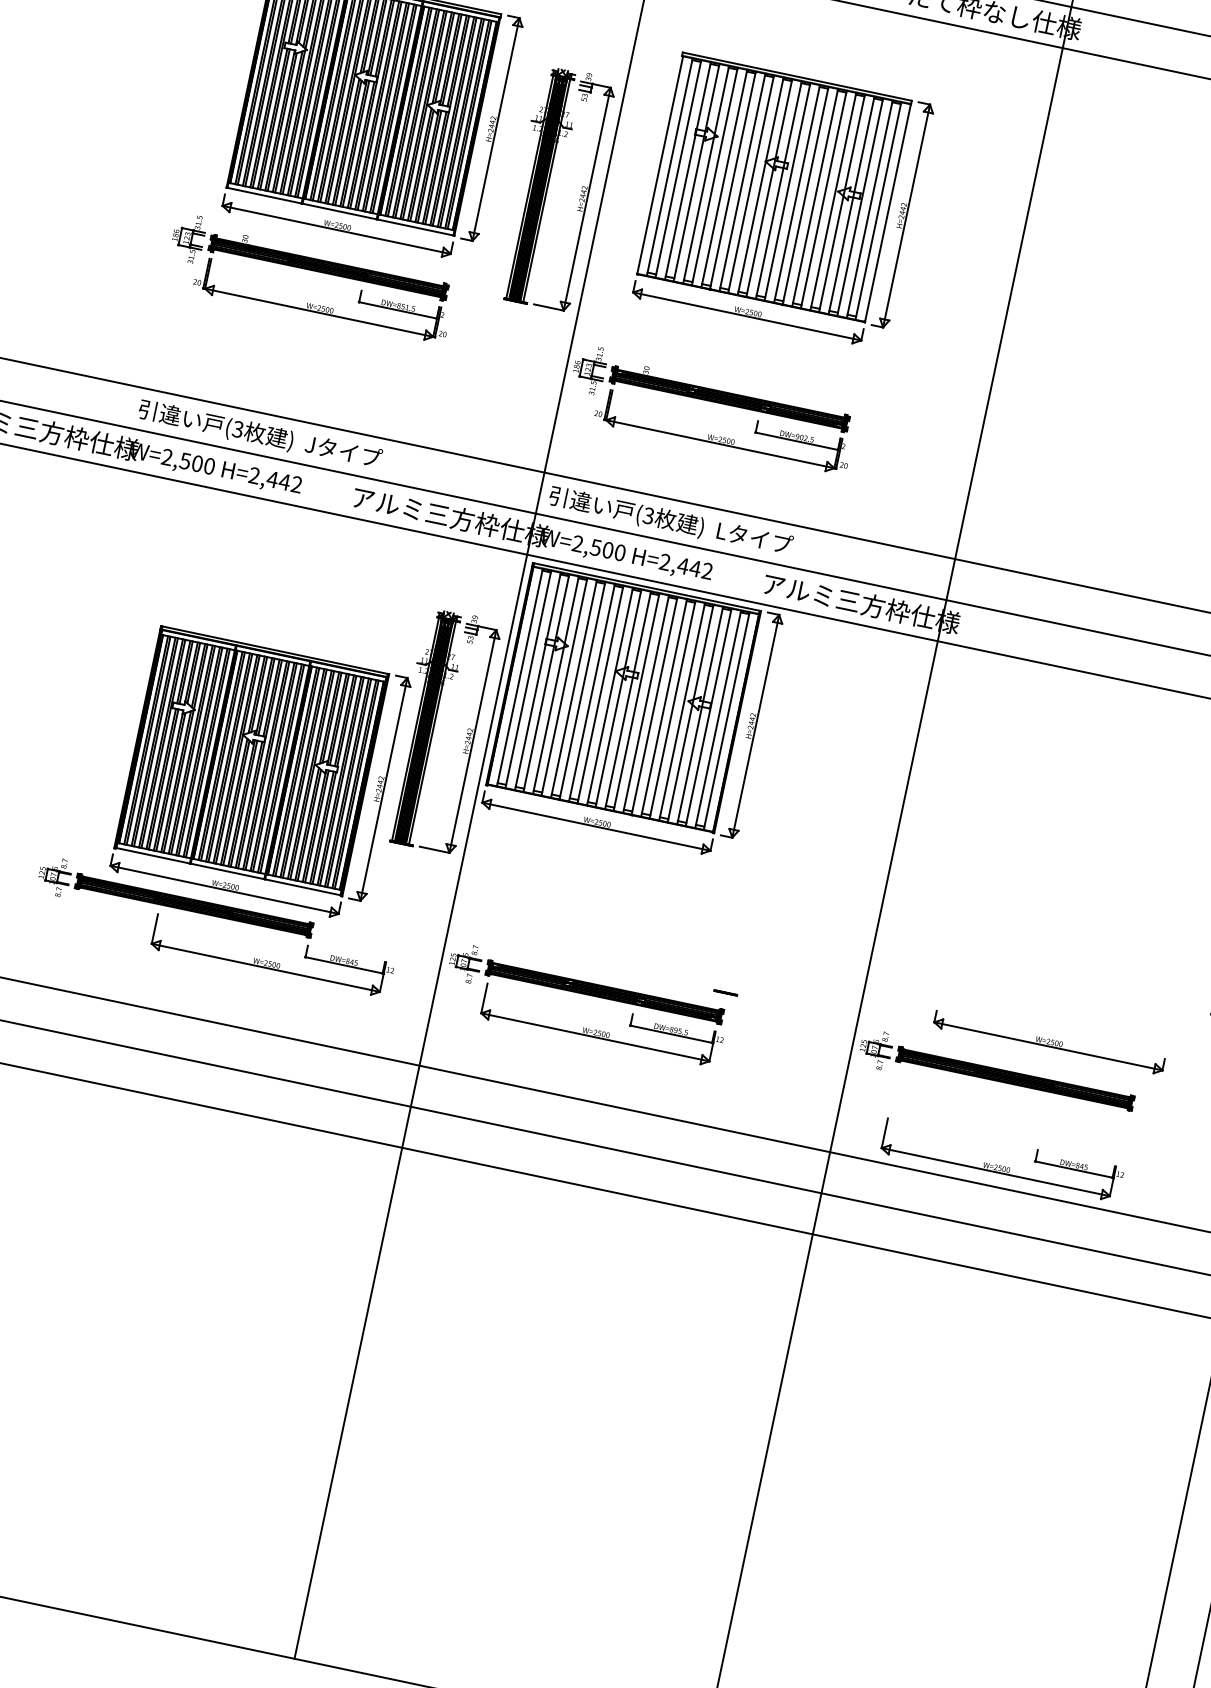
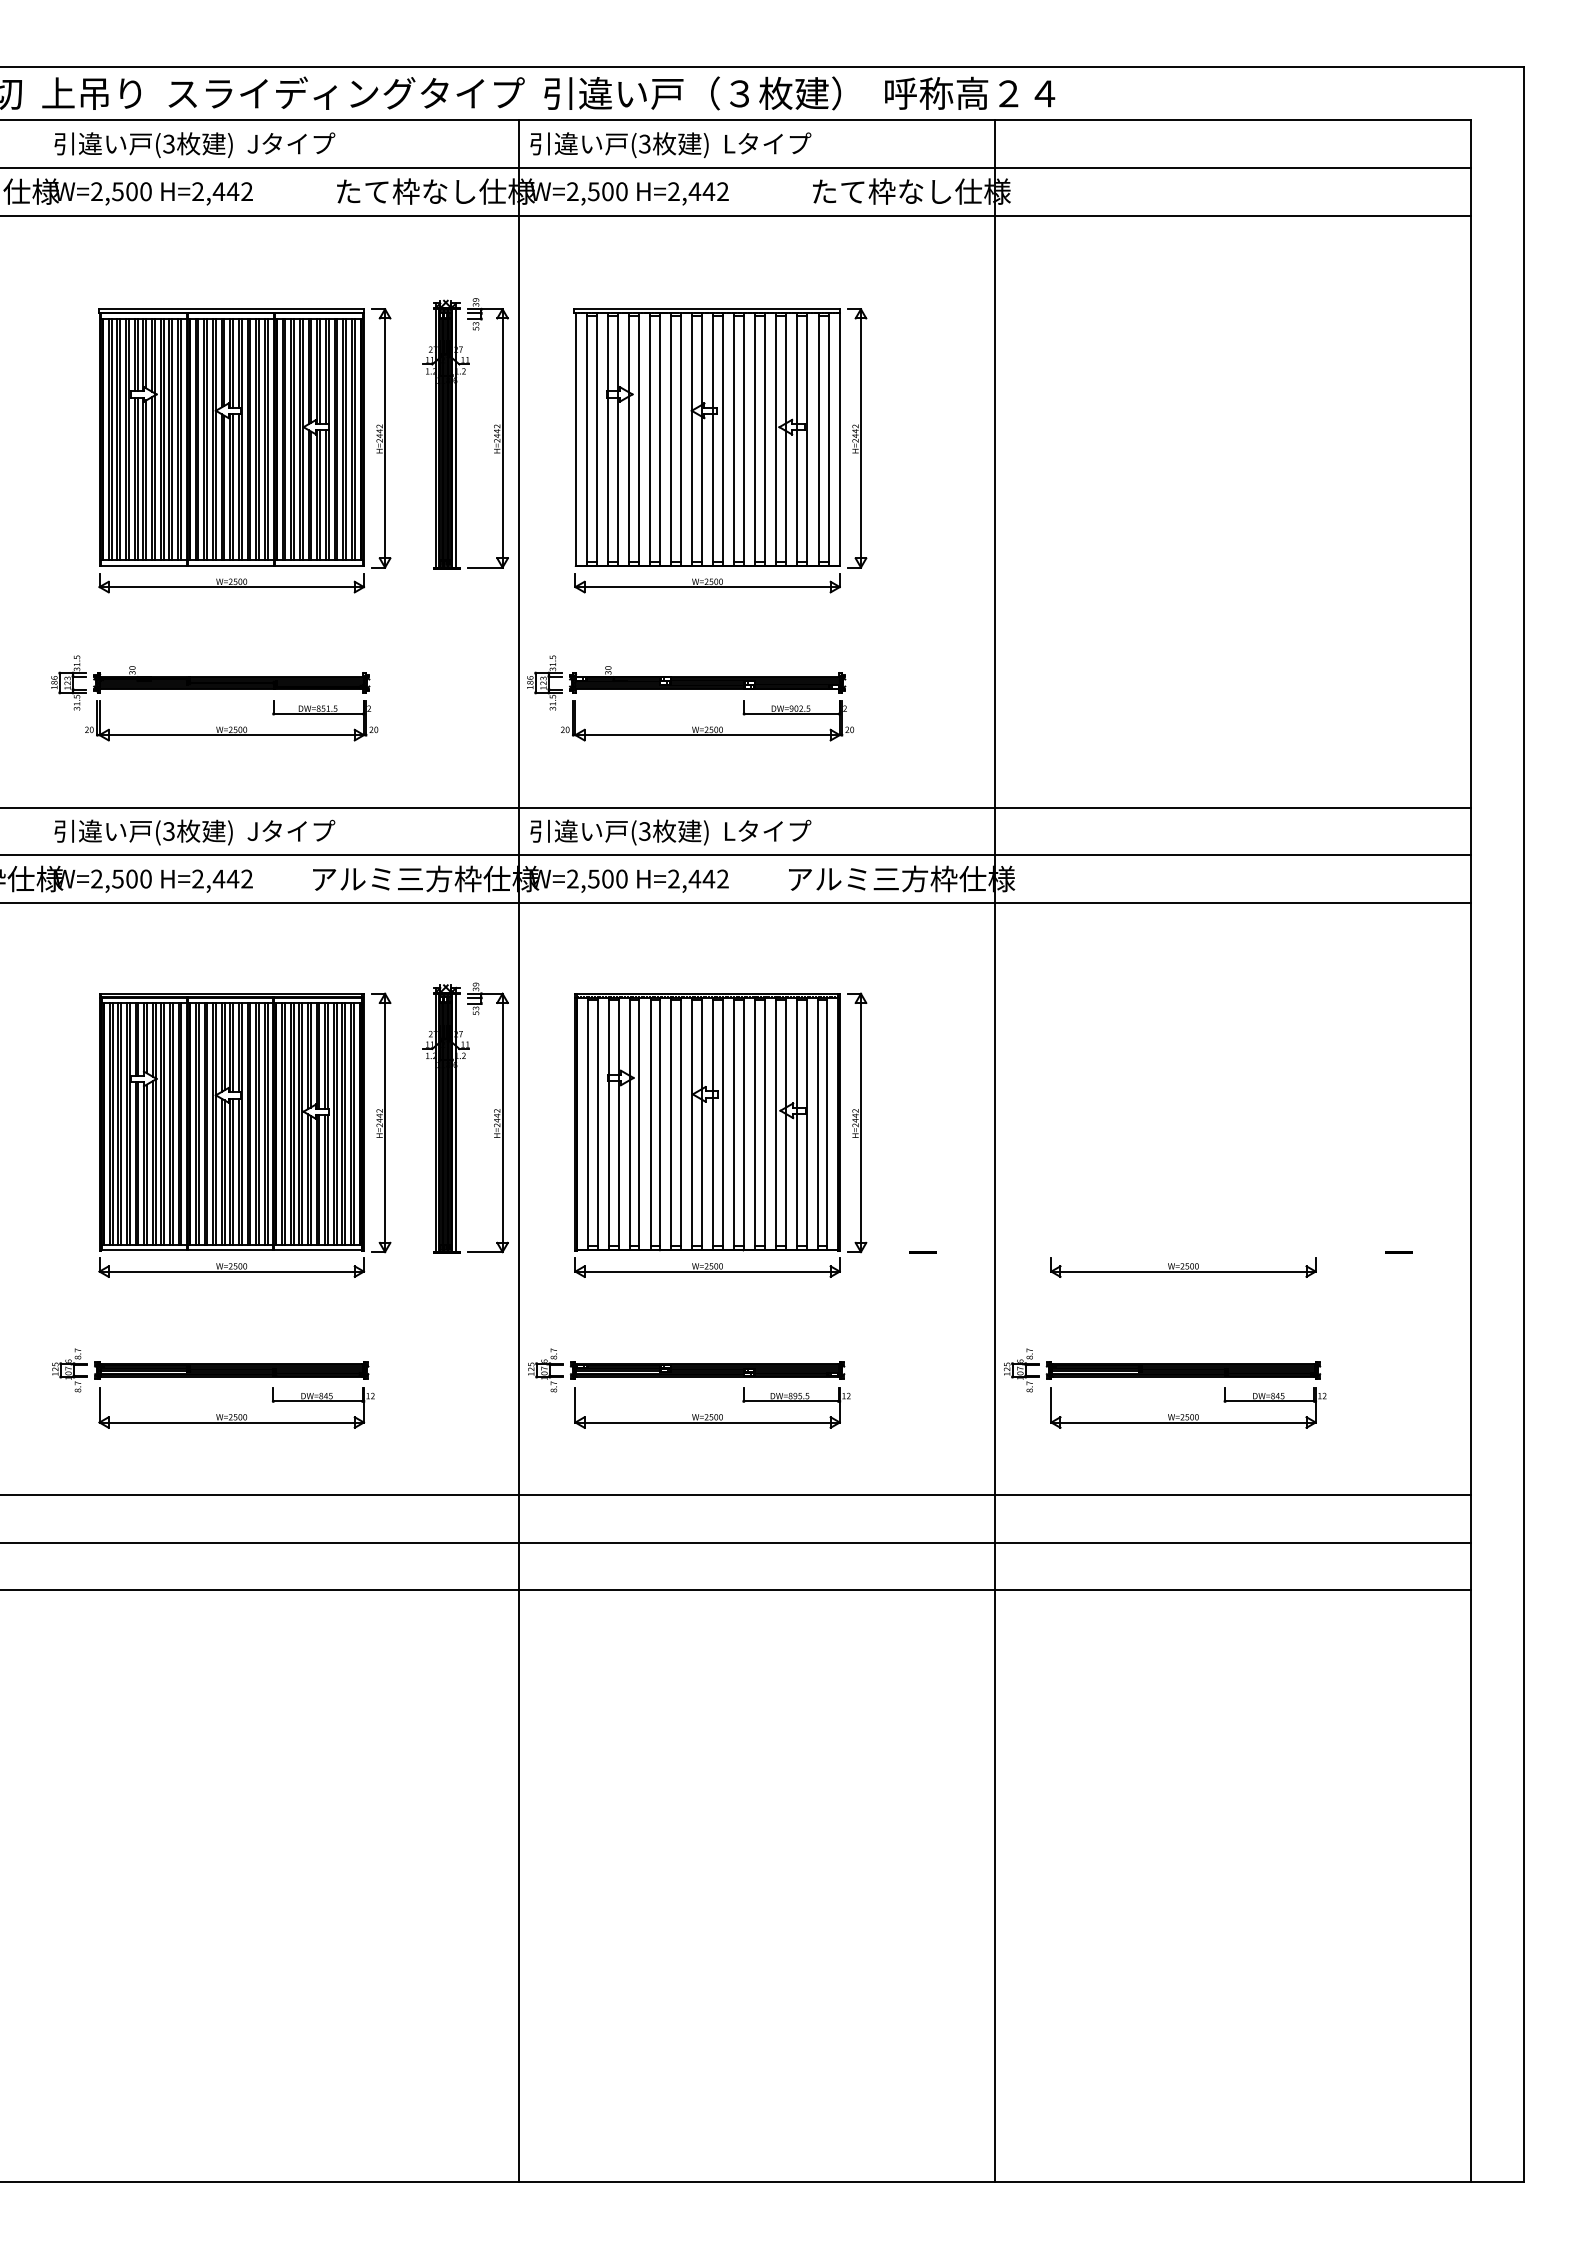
part: (548, 186) -> (456, 433), moved
part: (312, 270) -> (214, 689), moved
part: (632, 710) -> (720, 1134), moved
part: (260, 773) -> (244, 1134), moved
part: (271, 961) -> (236, 1414), moved
line: (725, 992) -> (922, 1252), moved
part: (1049, 1042) -> (1183, 1267), moved
part: (1001, 1166) -> (1188, 1414), moved

